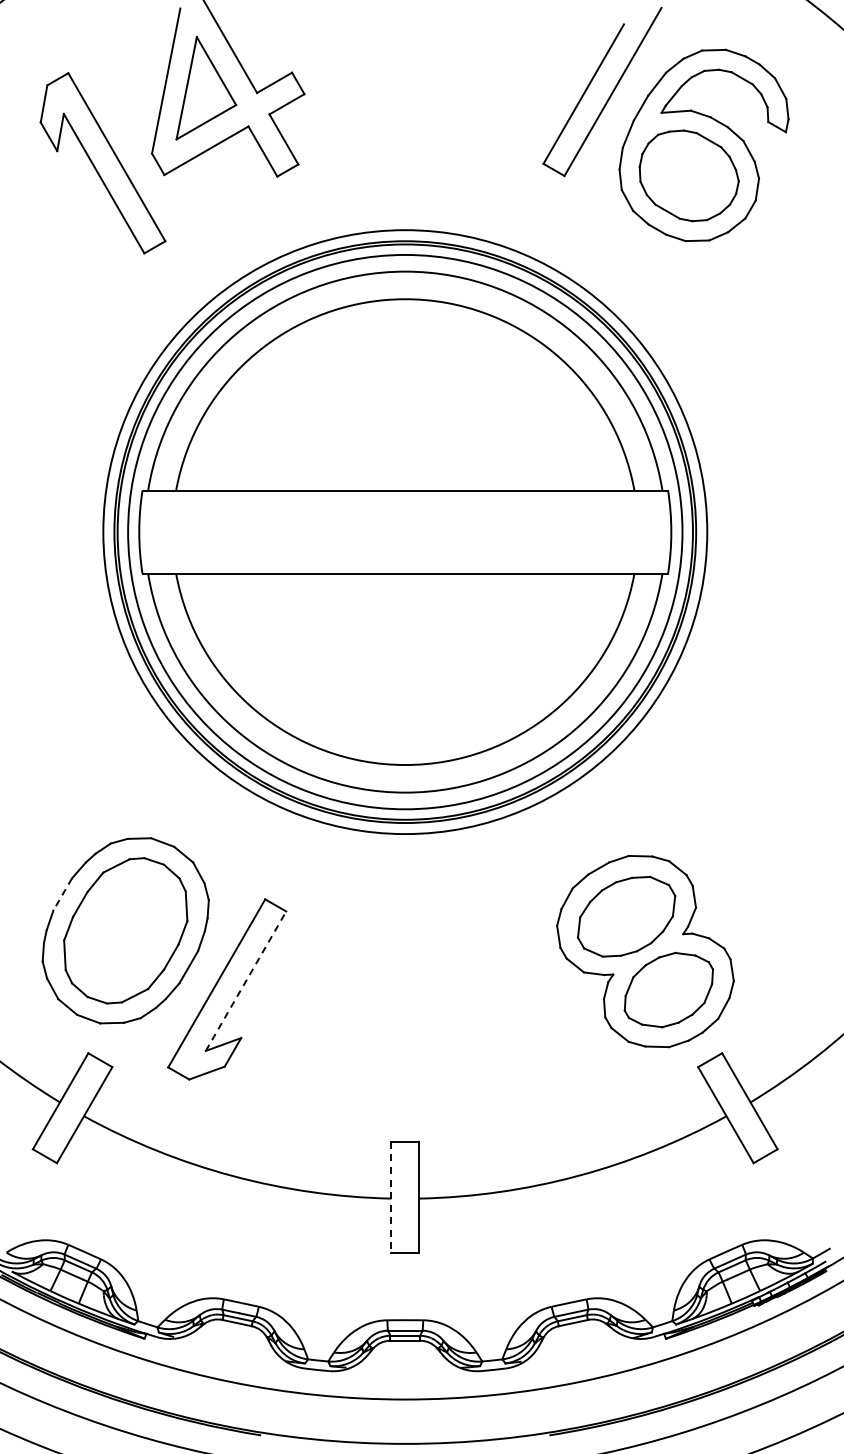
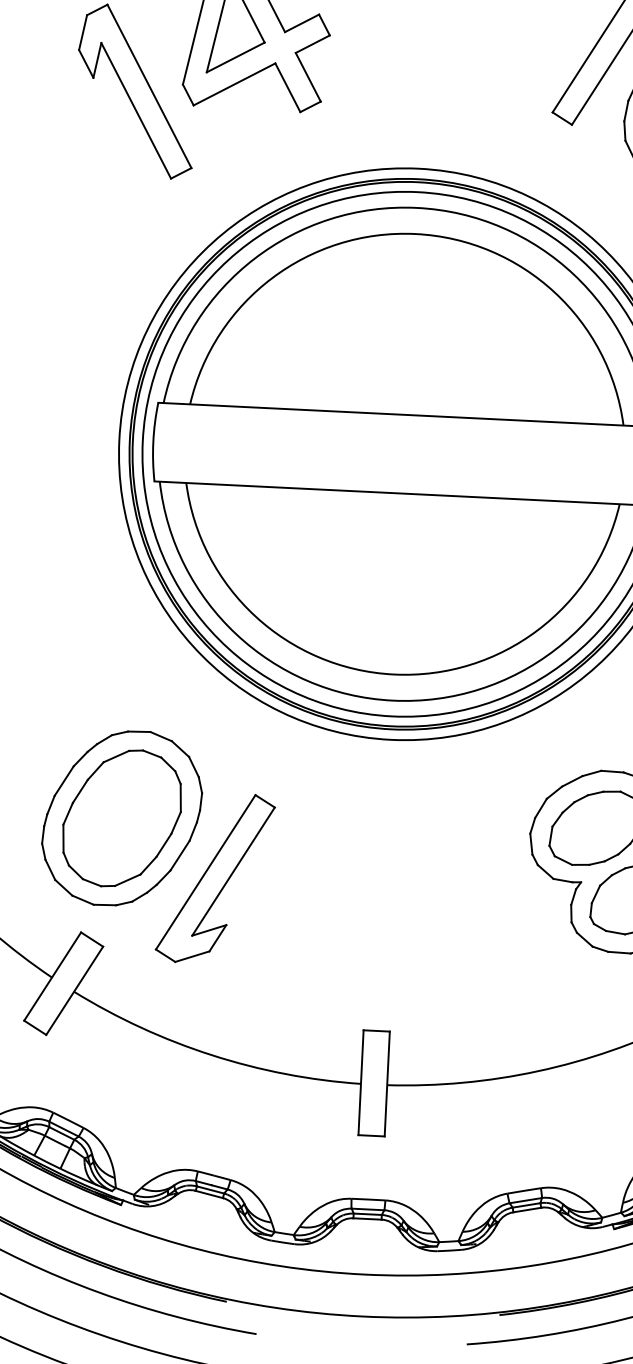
line: (62, 894) -> (63, 781), dashed -> solid
line: (246, 981) -> (233, 871), dashed -> solid
line: (391, 1197) -> (361, 1082), dashed -> solid

